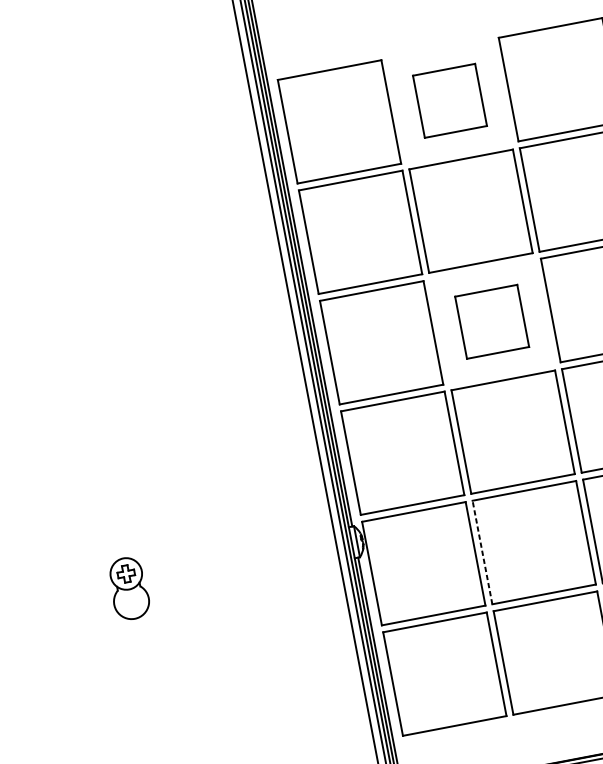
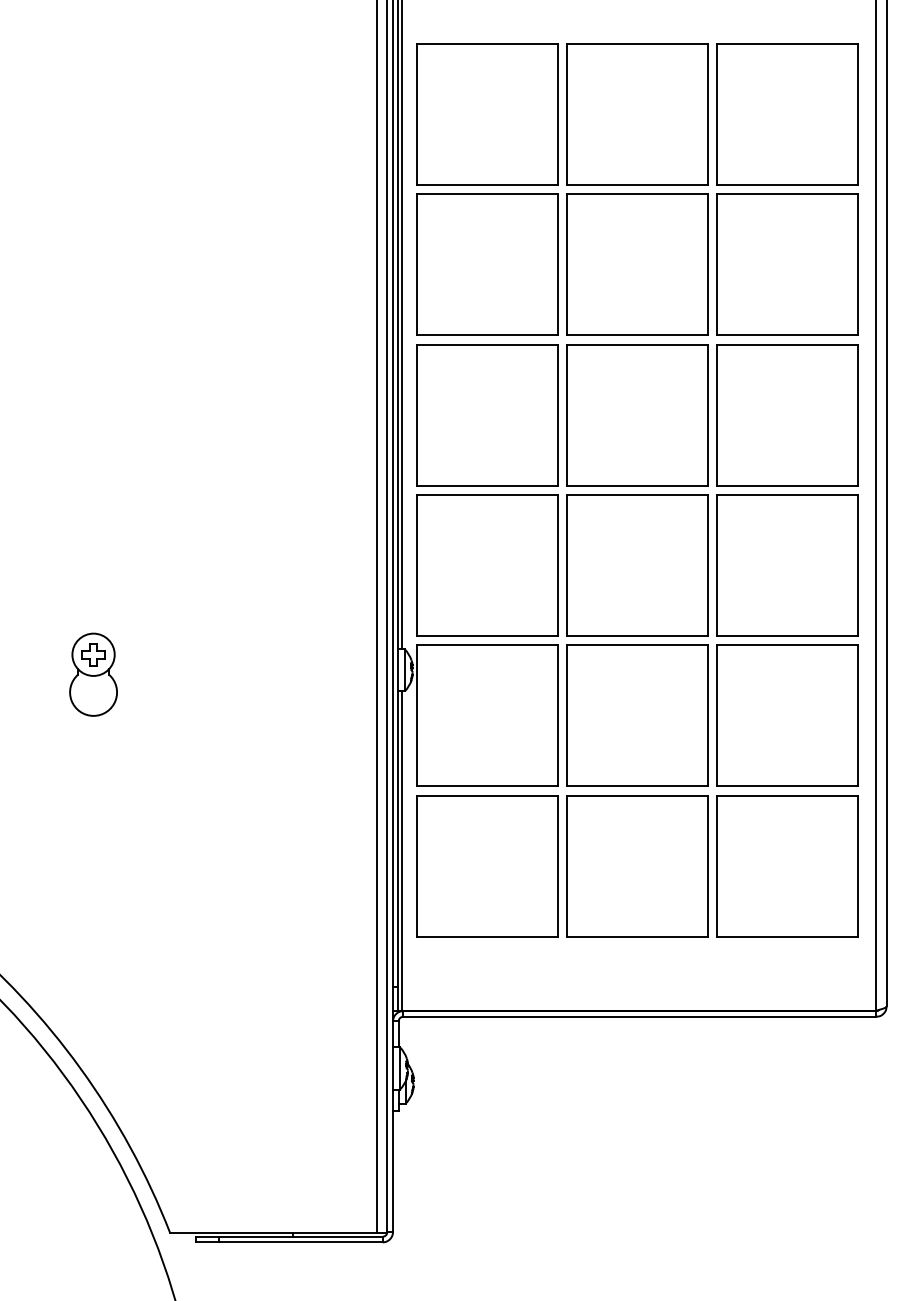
part: (450, 100) -> (637, 114), size x1.67
part: (492, 322) -> (637, 415), size x1.67
line: (482, 552) -> (566, 715), dashed -> solid

